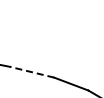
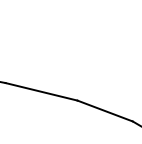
line: (32, 72) -> (42, 92), dashed -> solid

